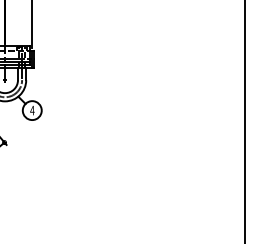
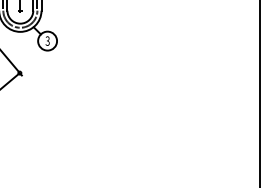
text: (32, 110) -> (47, 41), 4 -> 3

